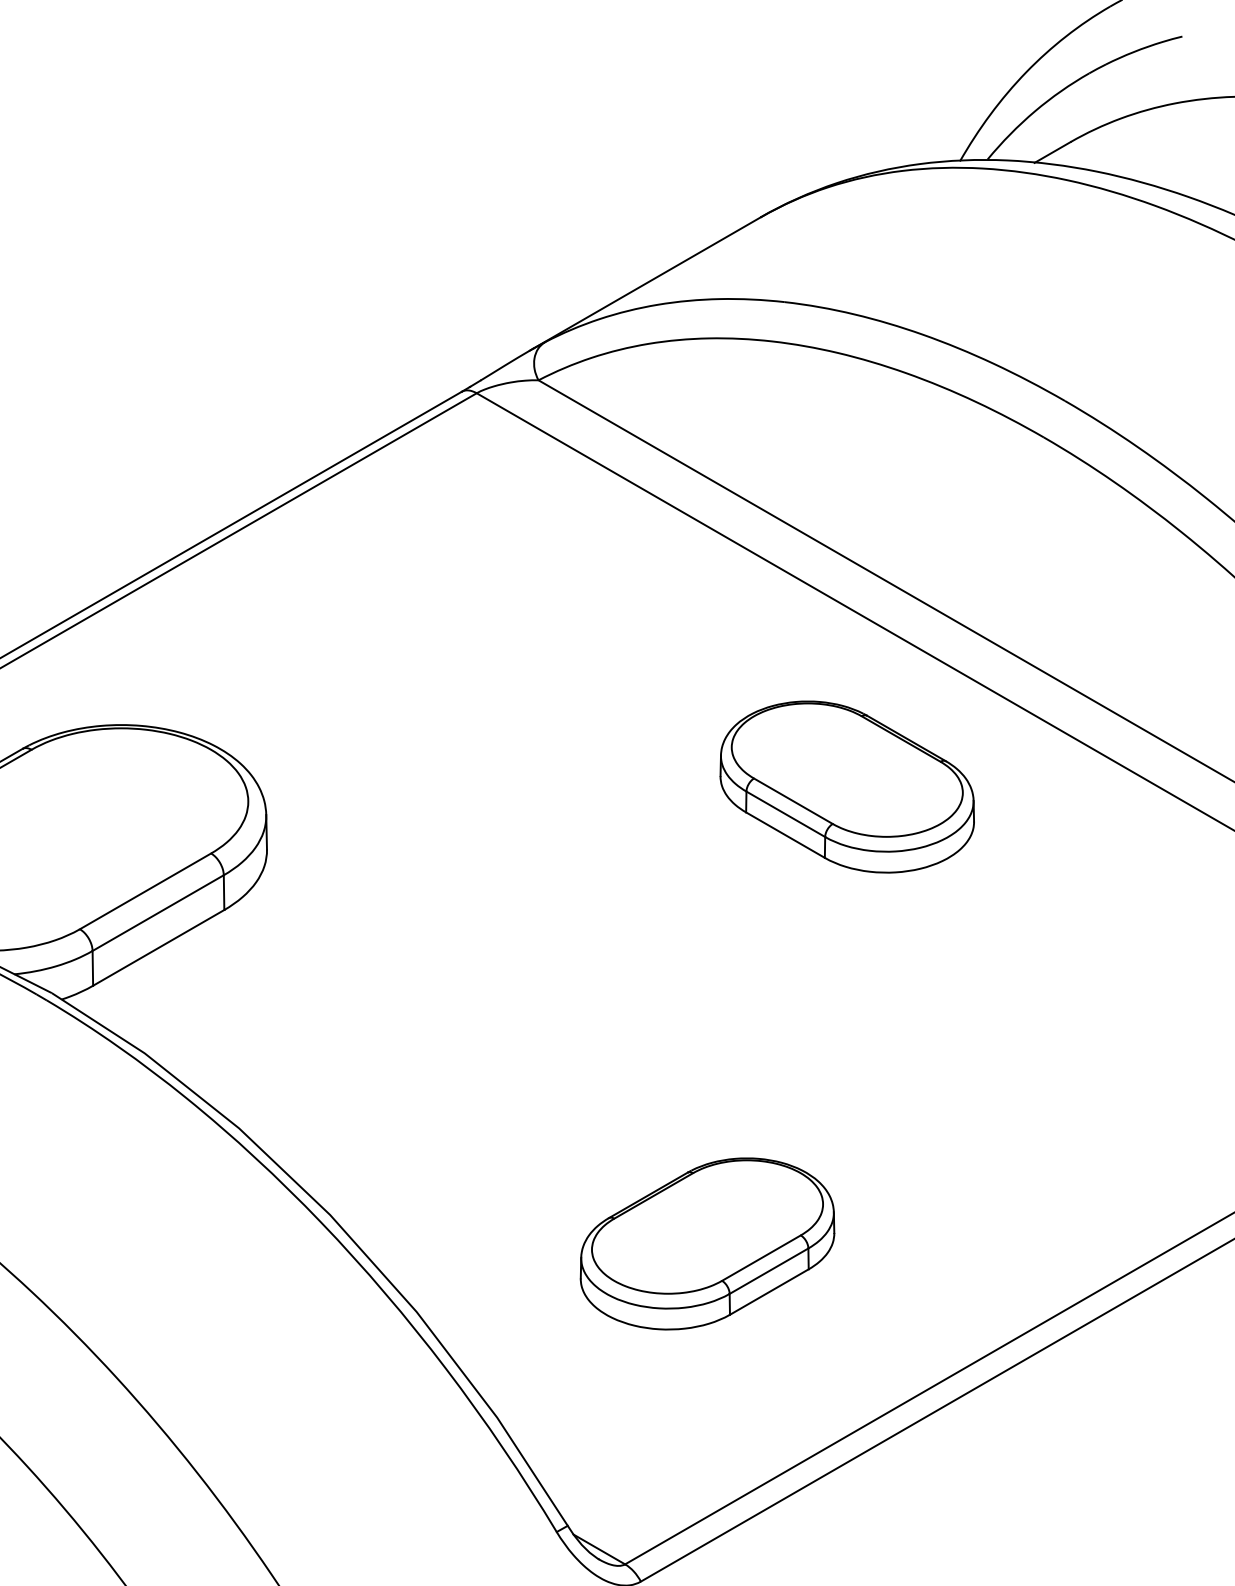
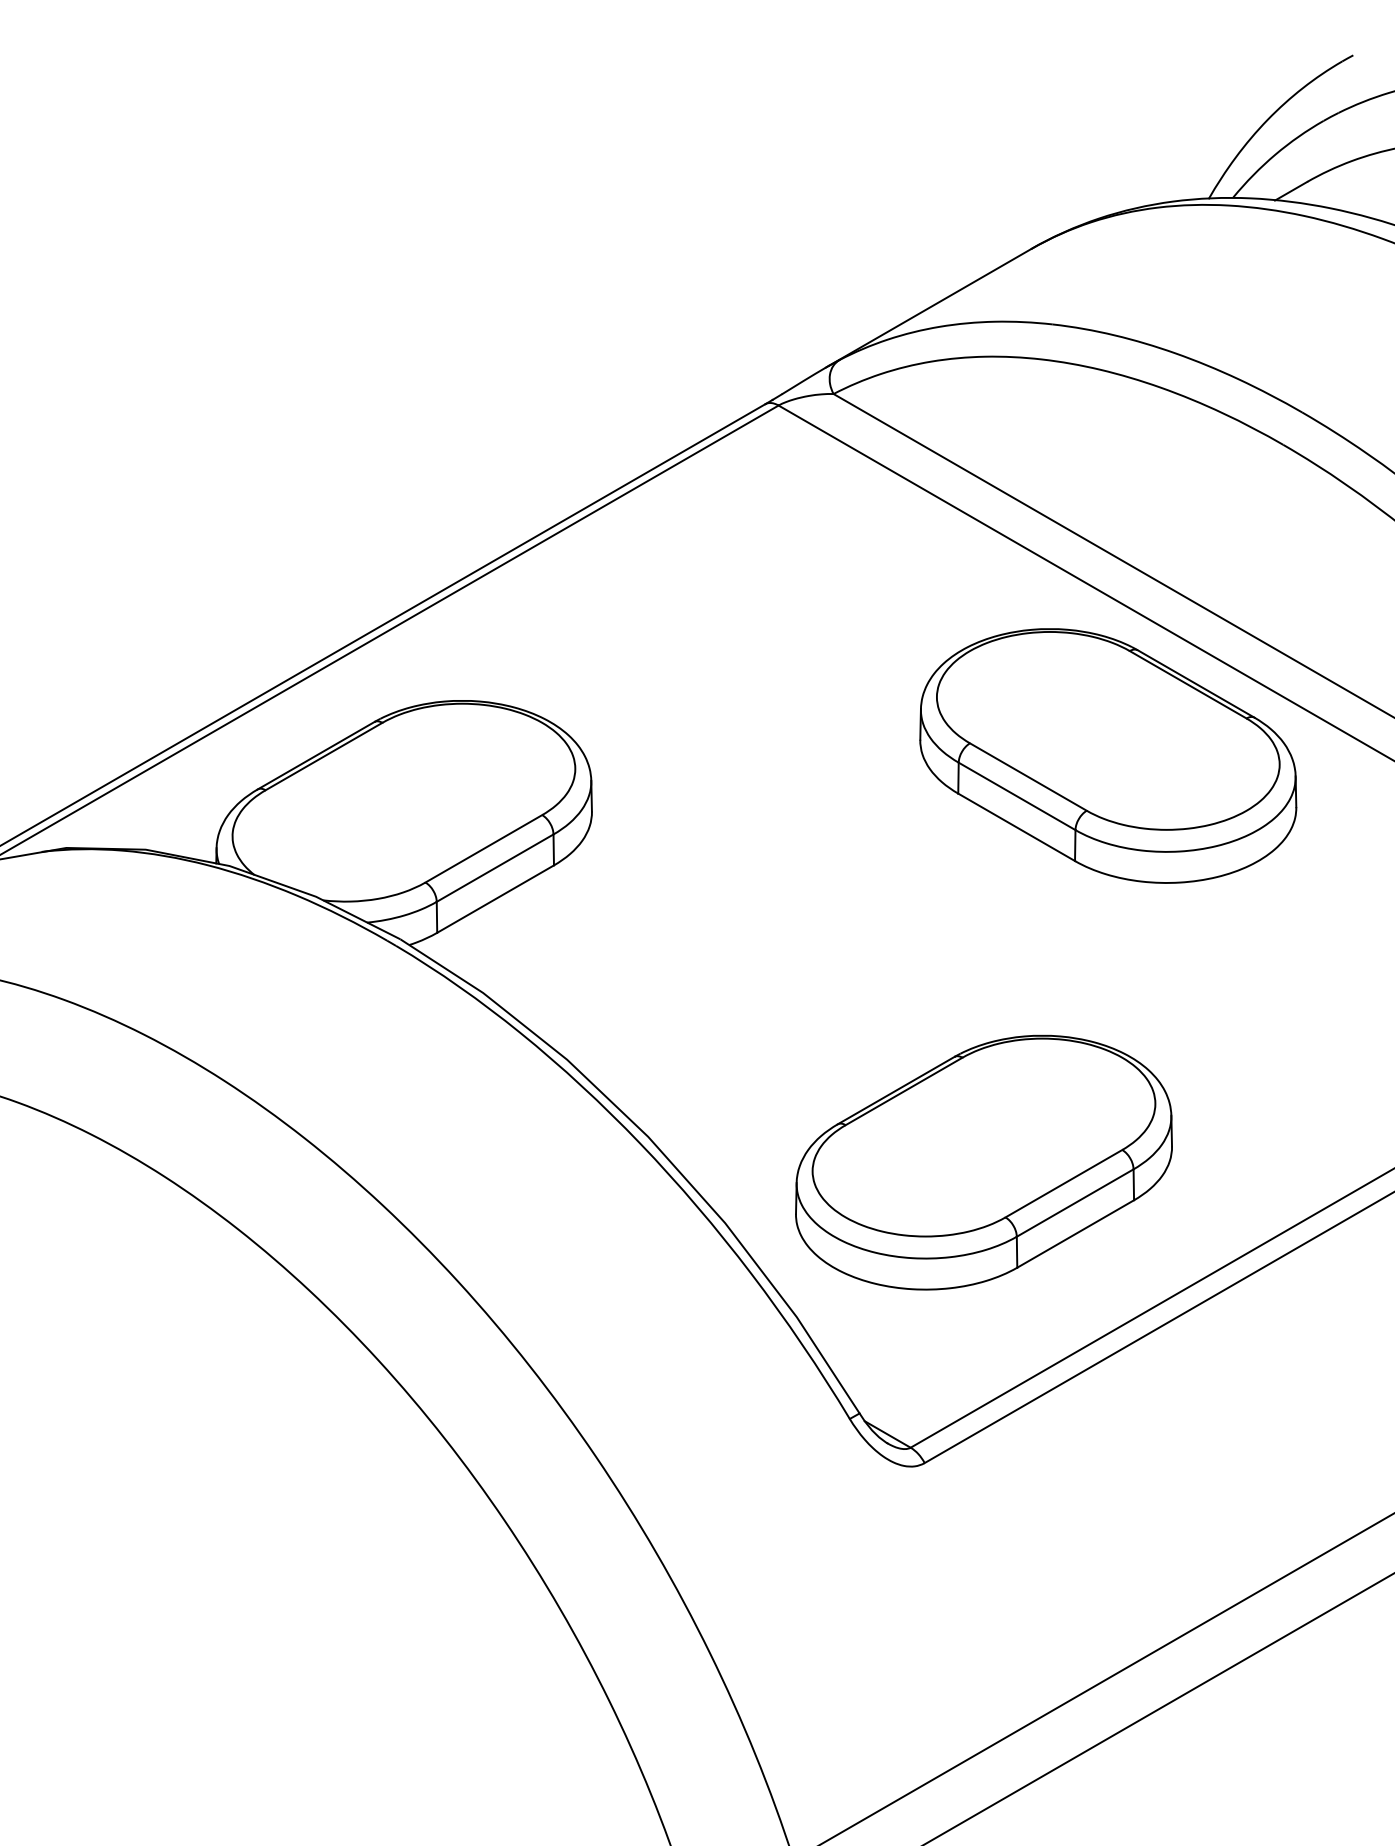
part: (847, 786) -> (1108, 755), size x1.67
part: (706, 1243) -> (983, 1162), size x1.67

